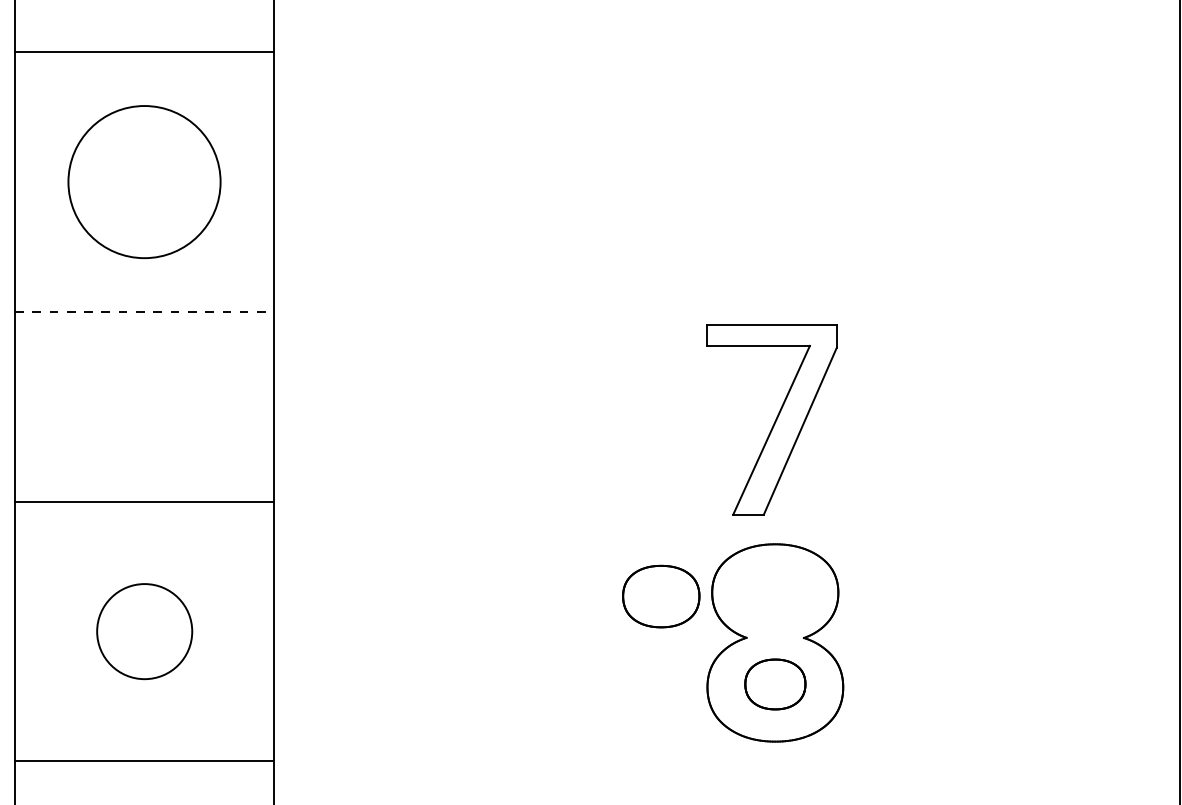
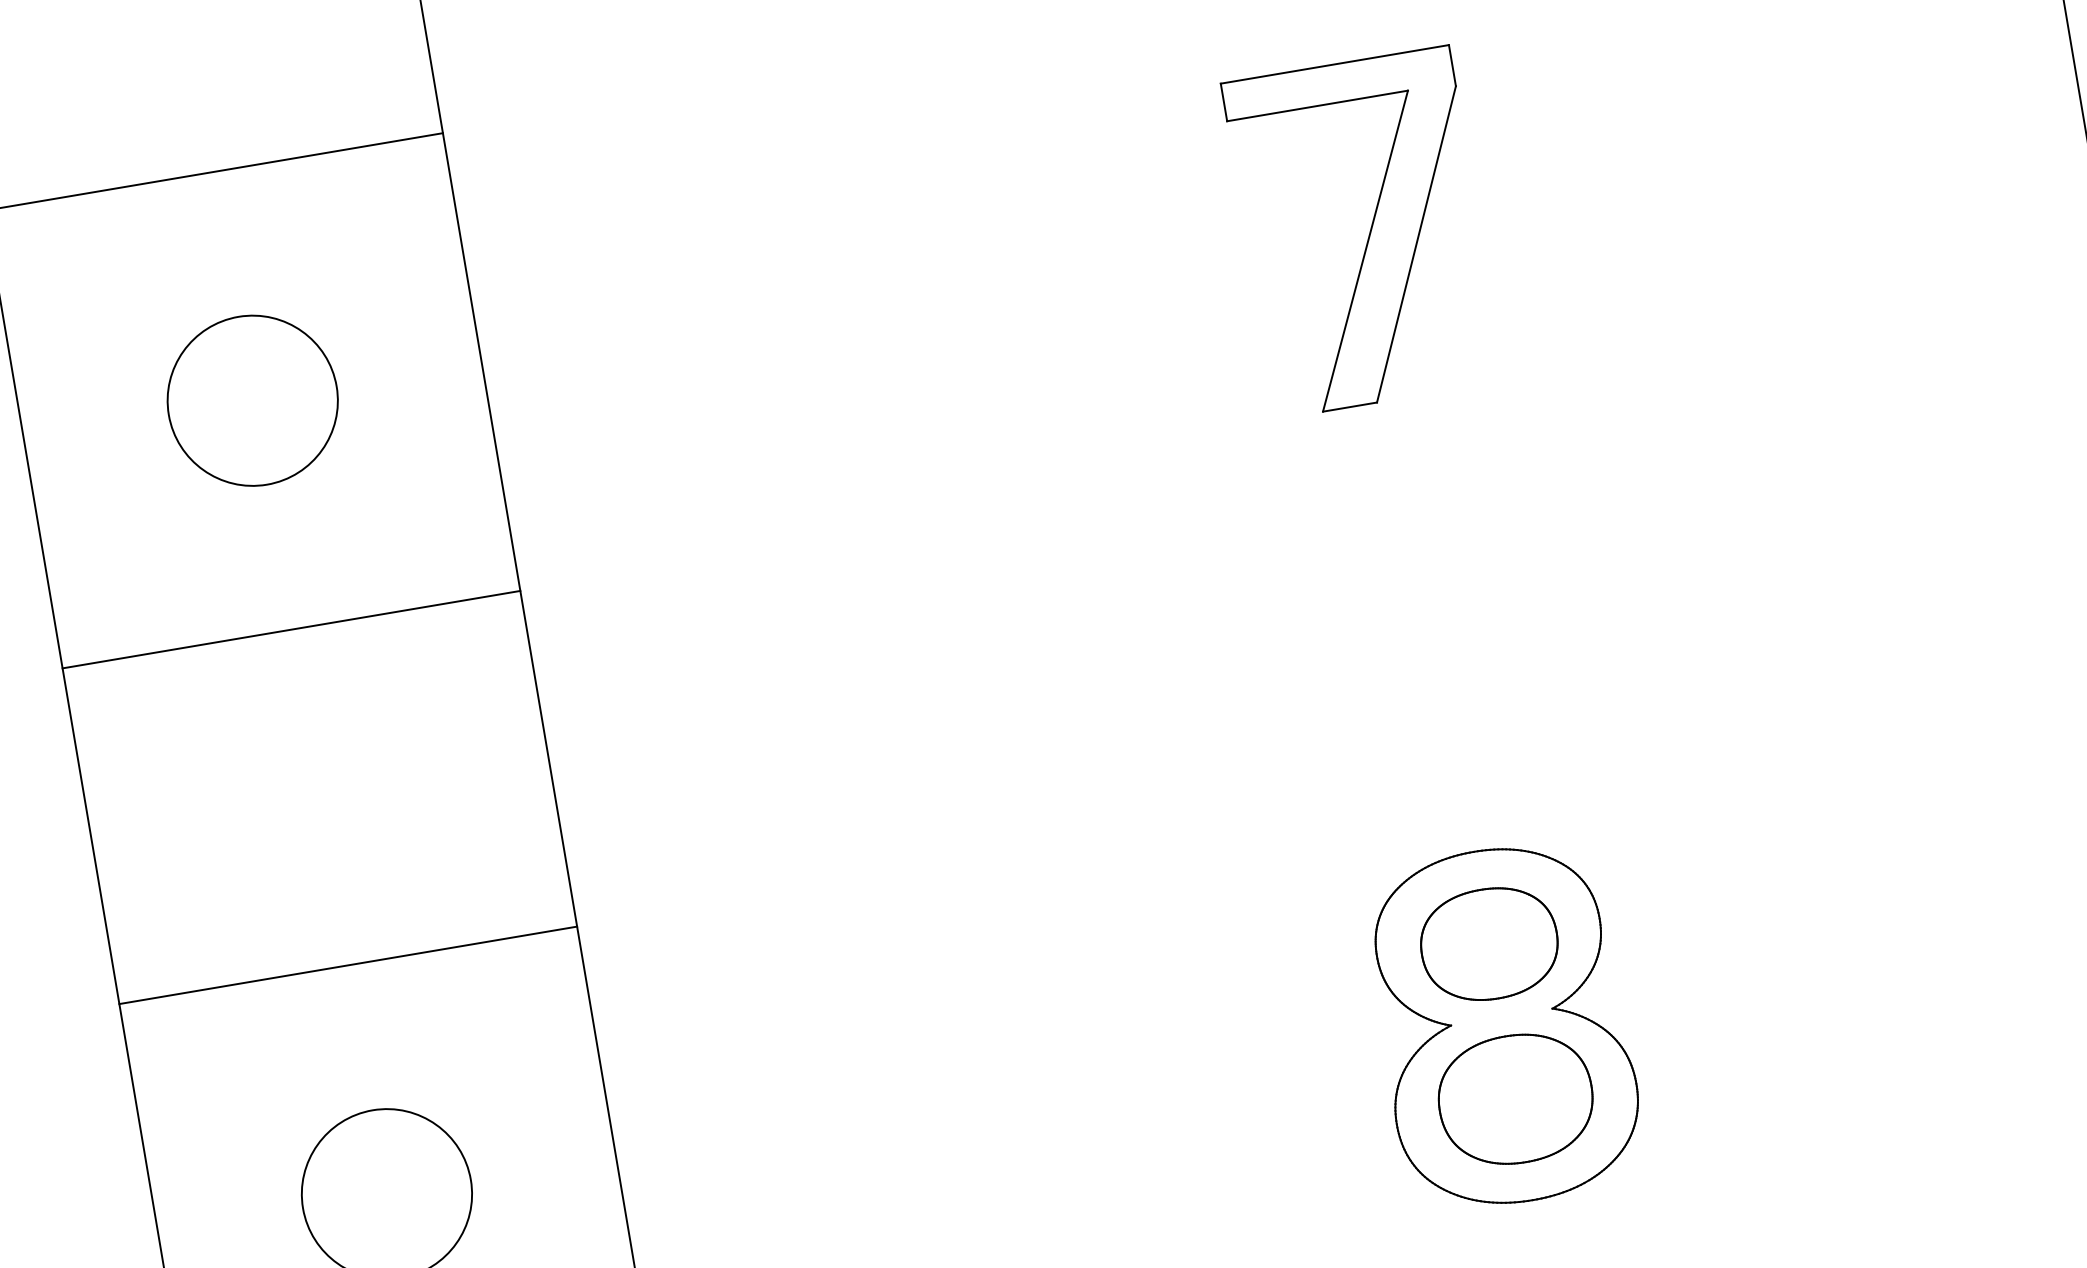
circle: (144, 181) -> (252, 399), size x0.62
line: (144, 311) -> (291, 629), dashed -> solid
part: (771, 419) -> (1362, 232), moved
part: (661, 596) -> (1489, 943), moved
part: (775, 684) -> (1516, 1099), size x1.43

